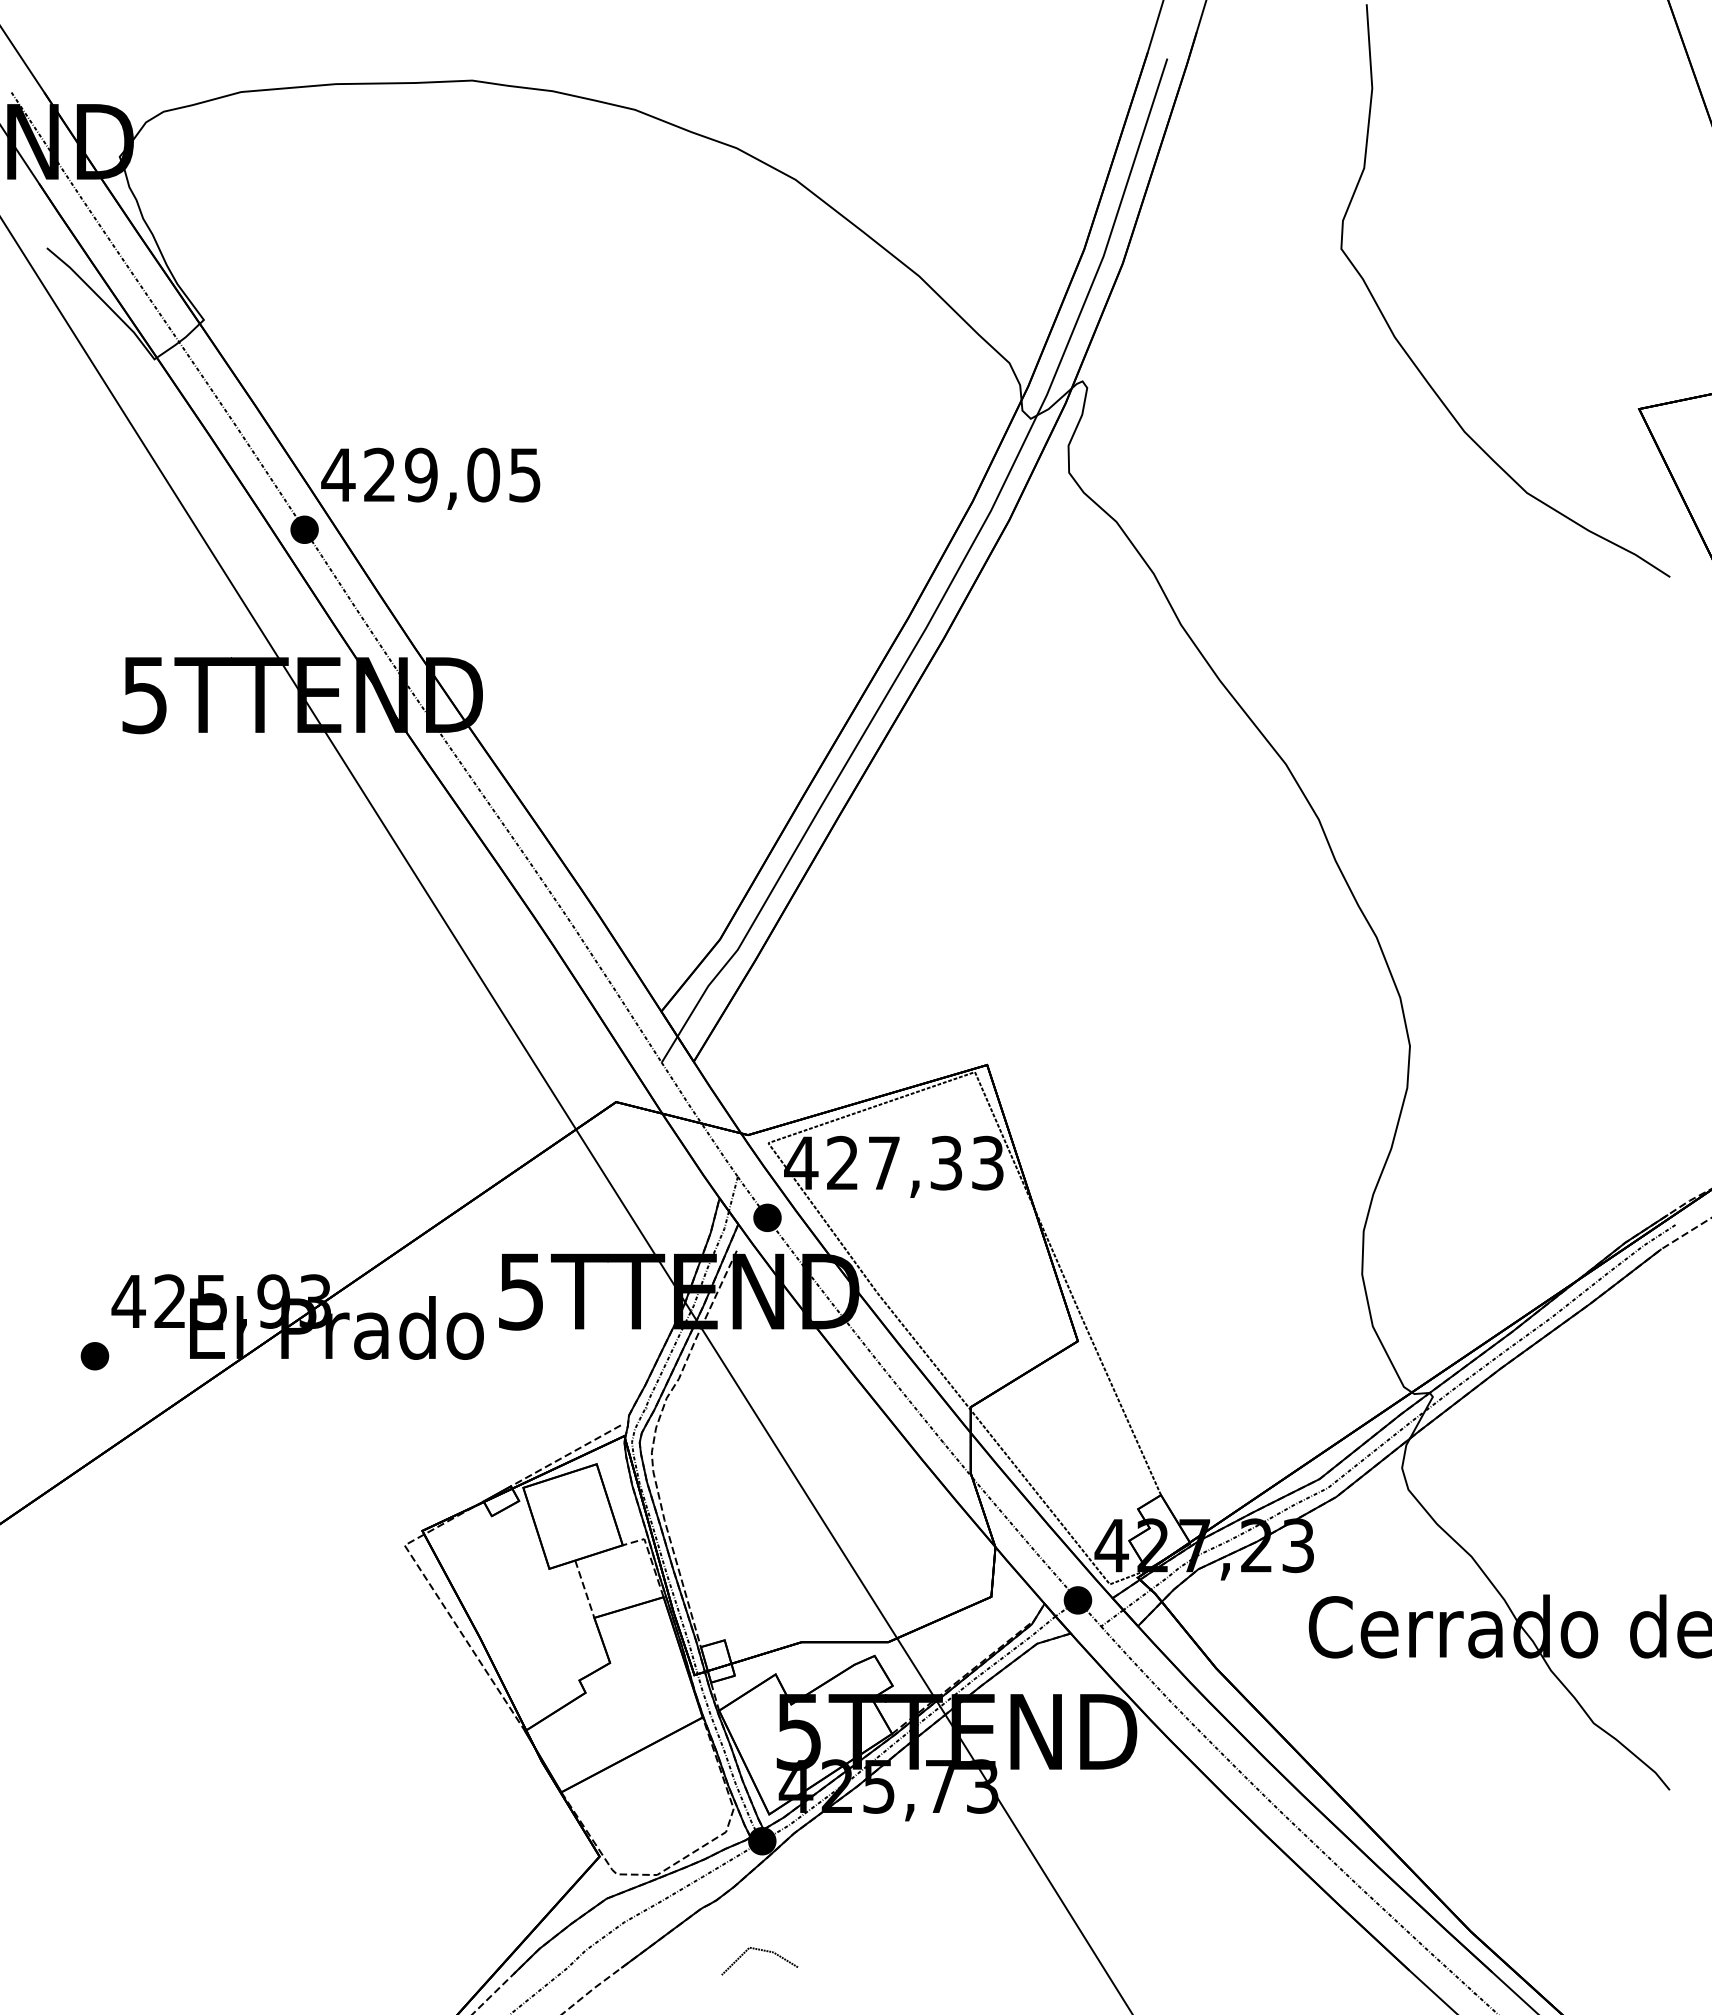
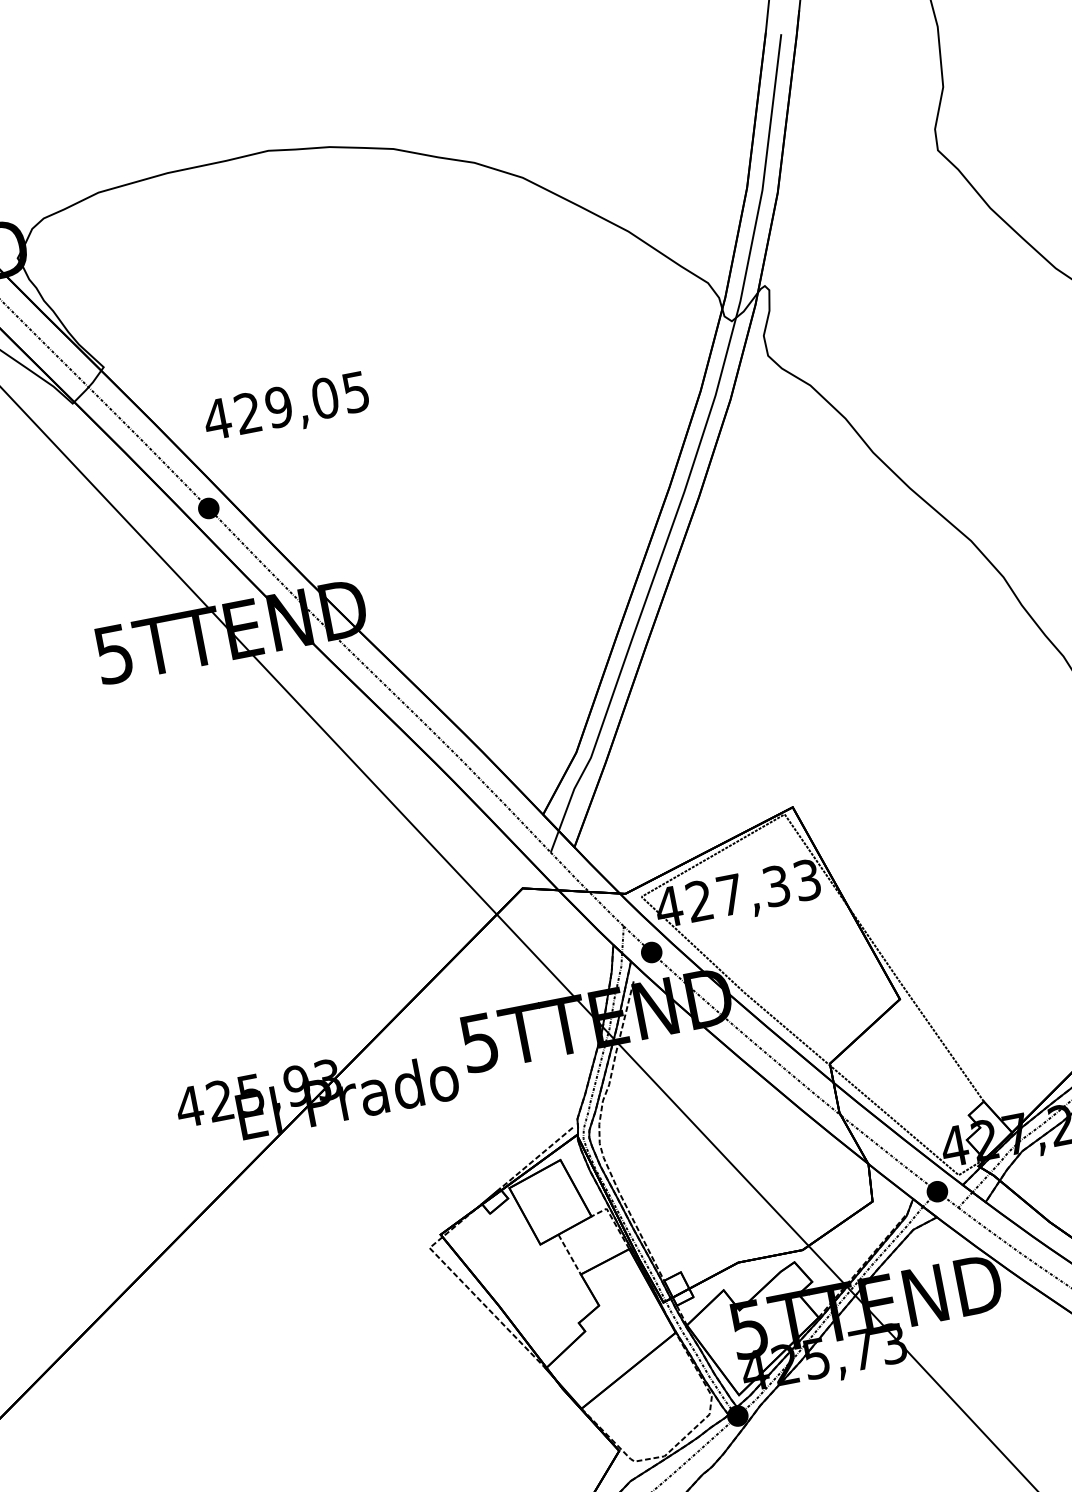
text: (430, 478) -> (286, 408), moved
part: (94, 1356) -> (172, 1152), removed

